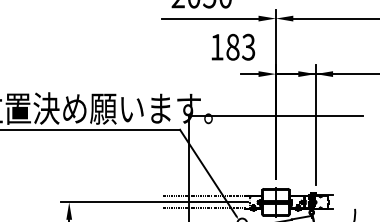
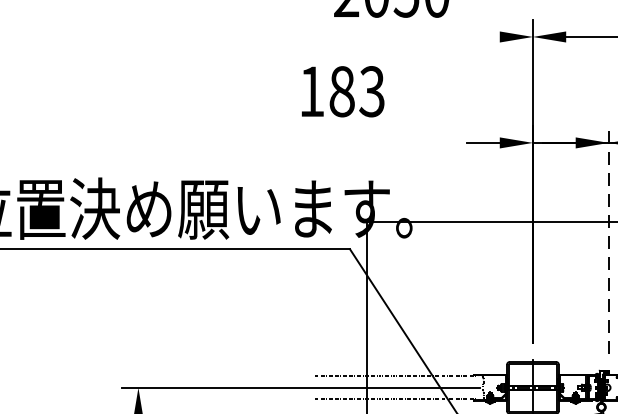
line: (209, 18) -> (406, 36), removed
text: (233, 46) -> (343, 90), moved
line: (315, 125) -> (608, 241), solid -> dashed

